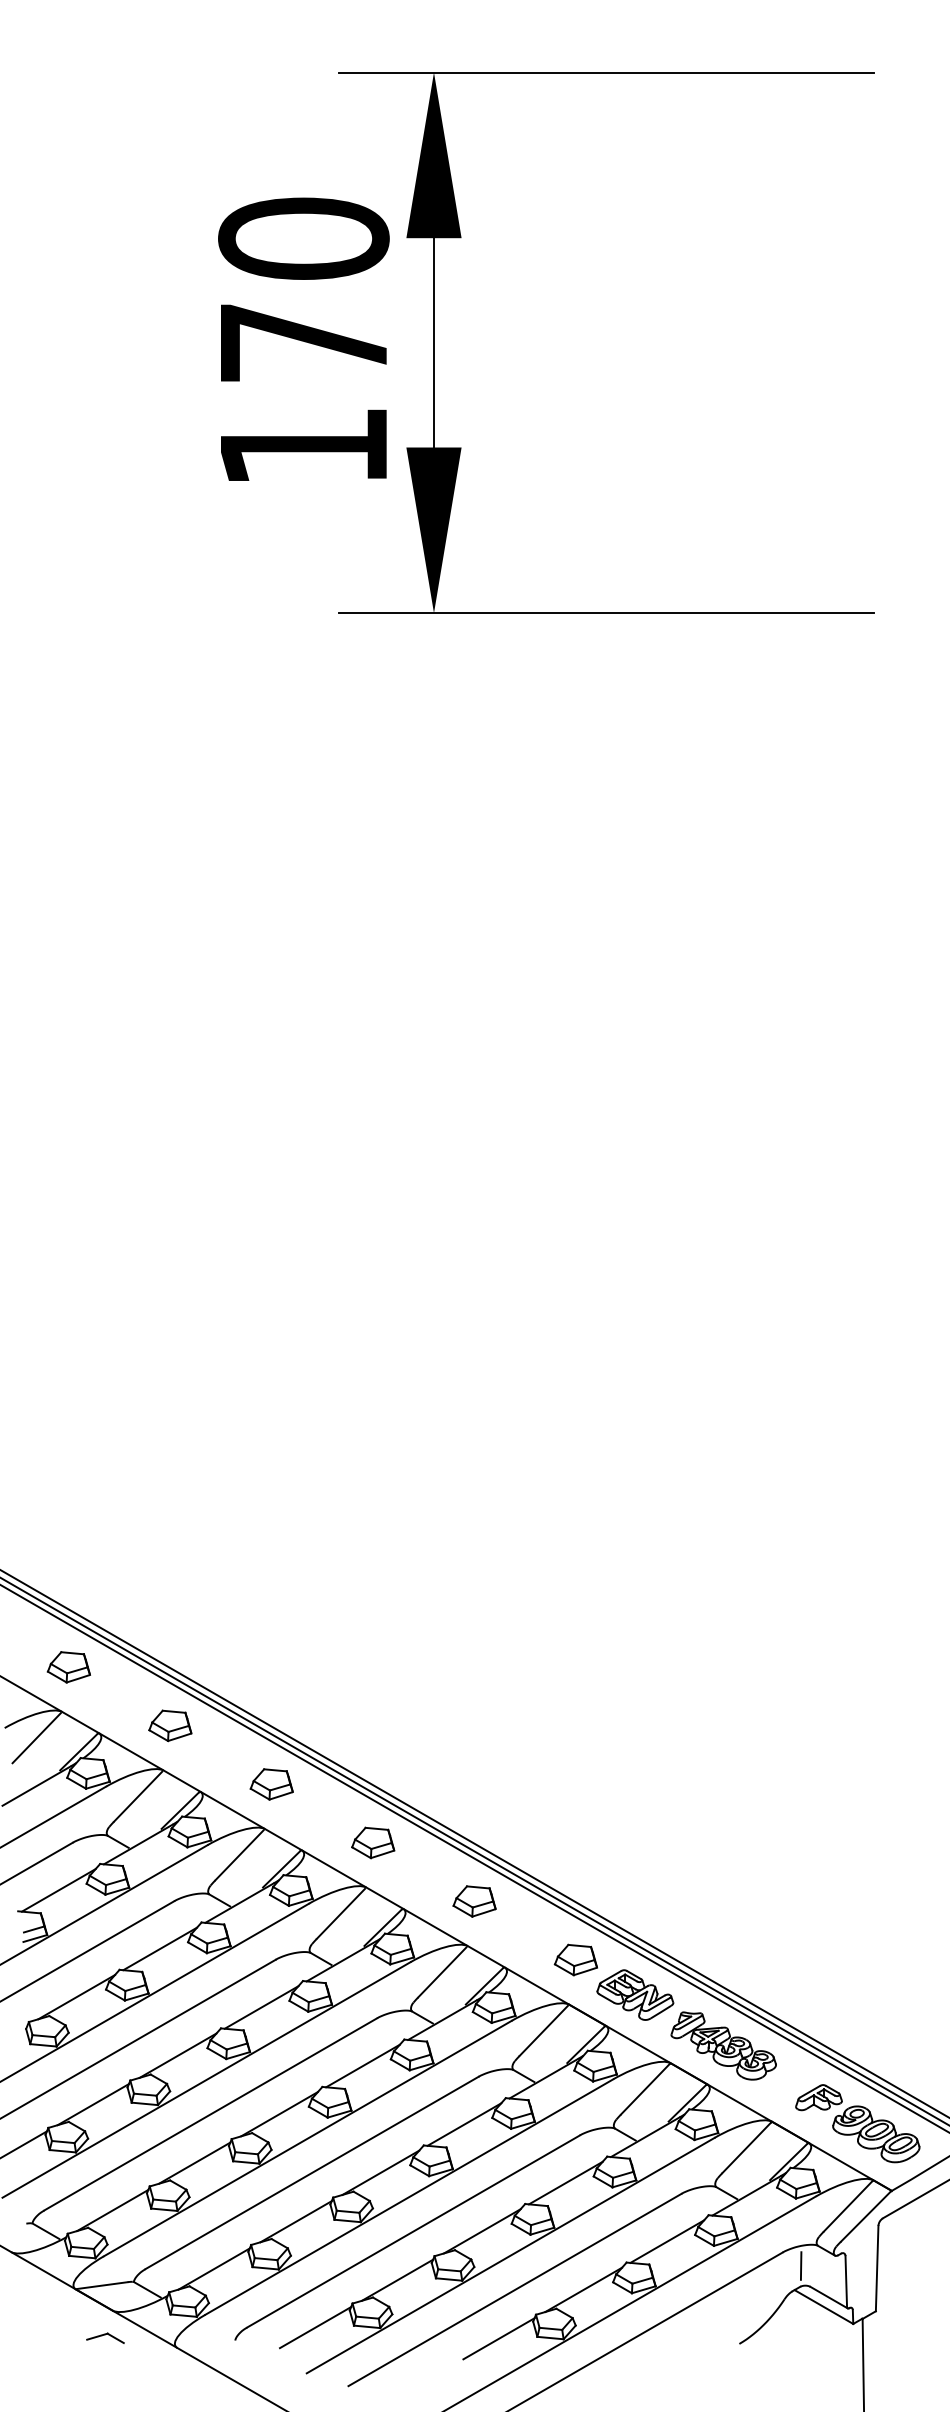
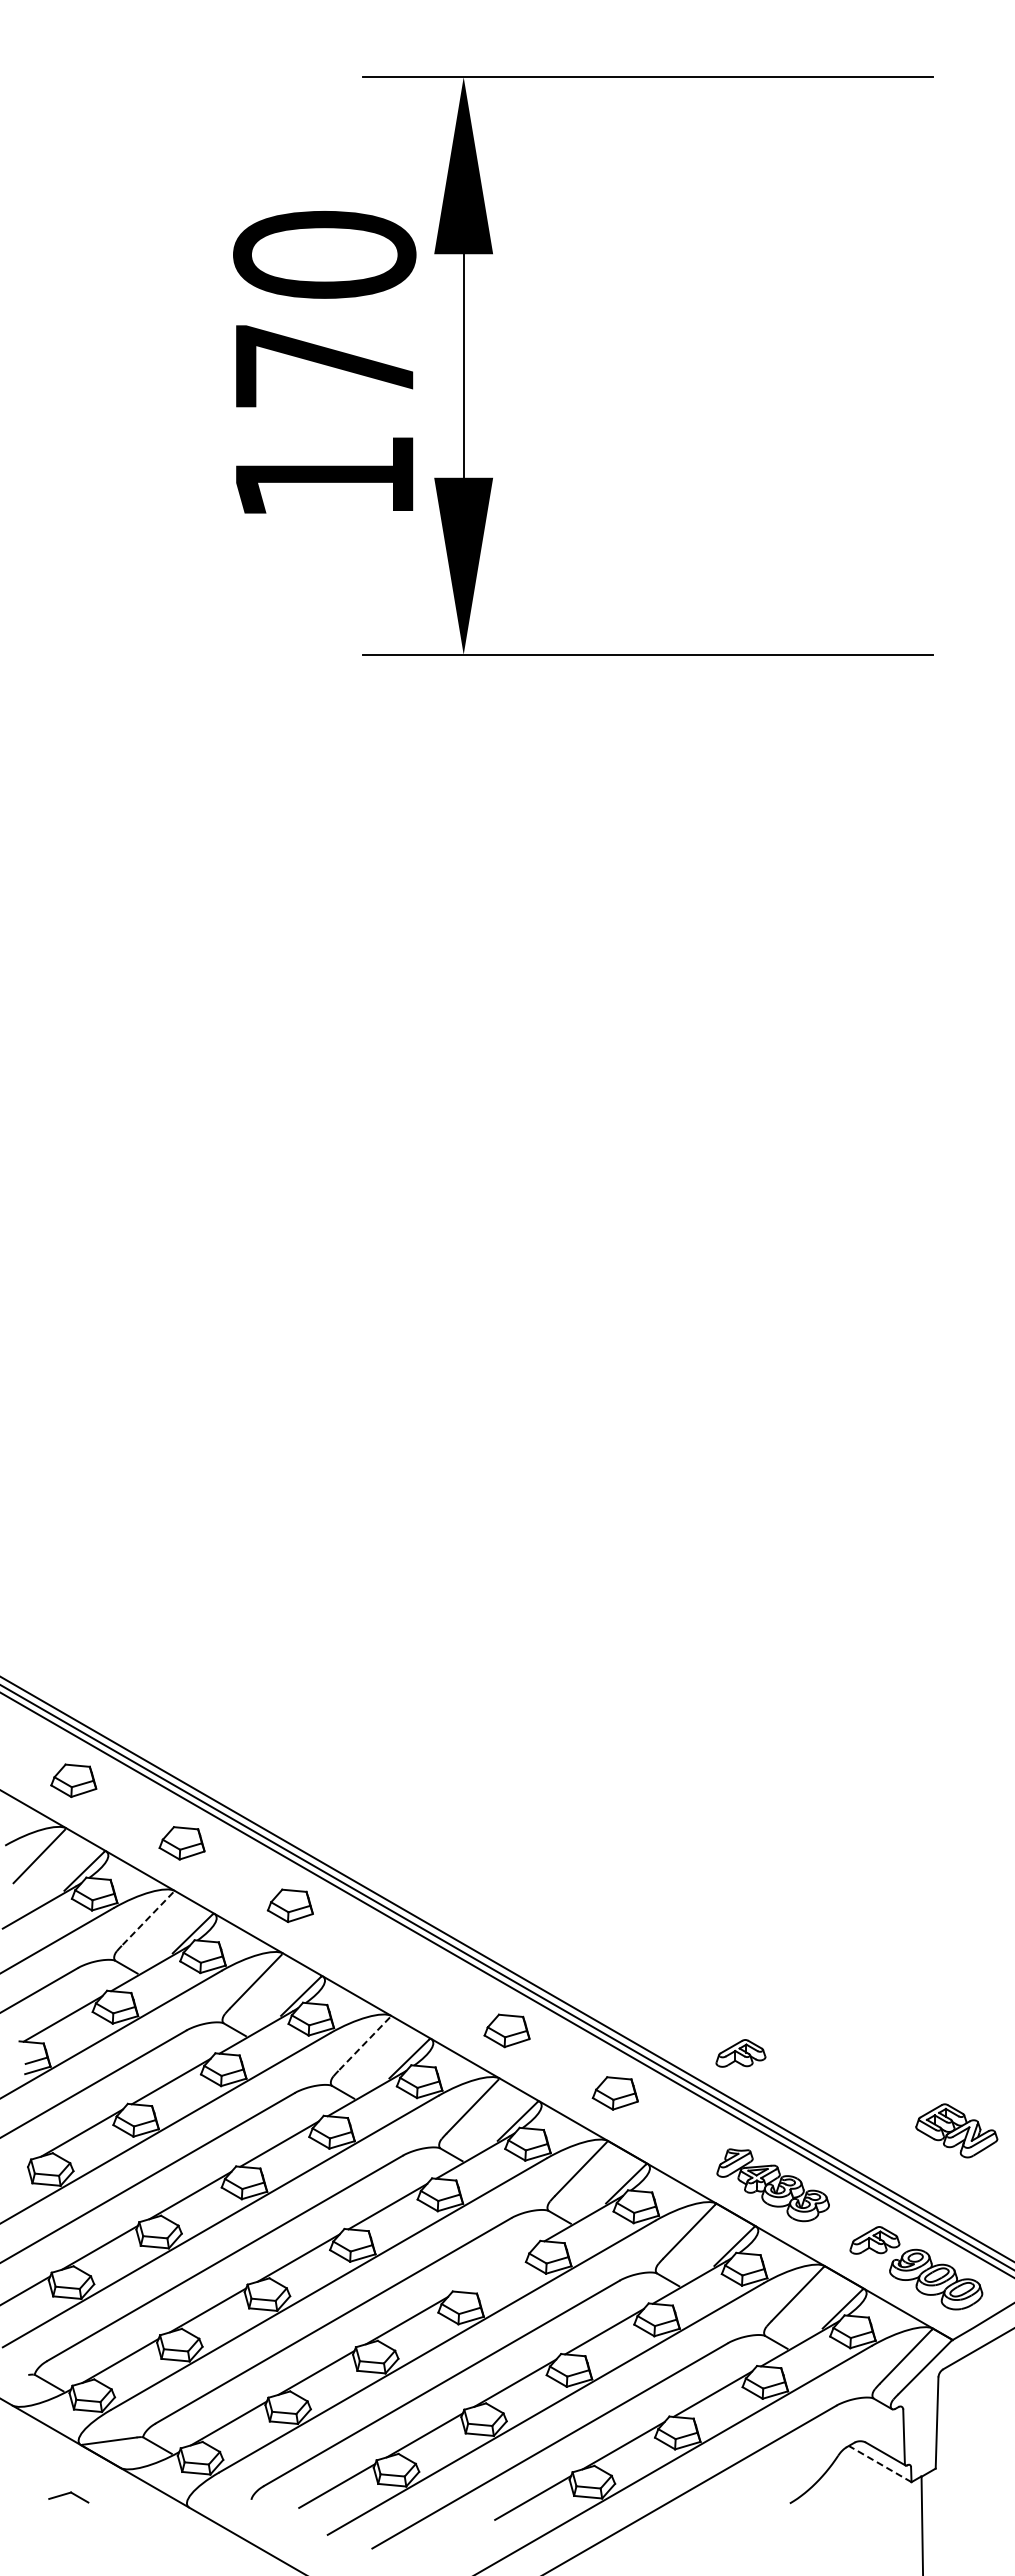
line: (137, 1797) -> (147, 1919), solid -> dashed
part: (372, 1843) -> (398, 1968), removed
line: (340, 1914) -> (363, 2044), solid -> dashed
part: (693, 1922) -> (740, 2053), added
part: (635, 1994) -> (956, 2130), moved
line: (463, 2123) -> (495, 2268), removed
line: (800, 2266) -> (855, 2420), removed
line: (823, 2306) -> (879, 2463), solid -> dashed
part: (105, 2338) -> (68, 2497), moved

